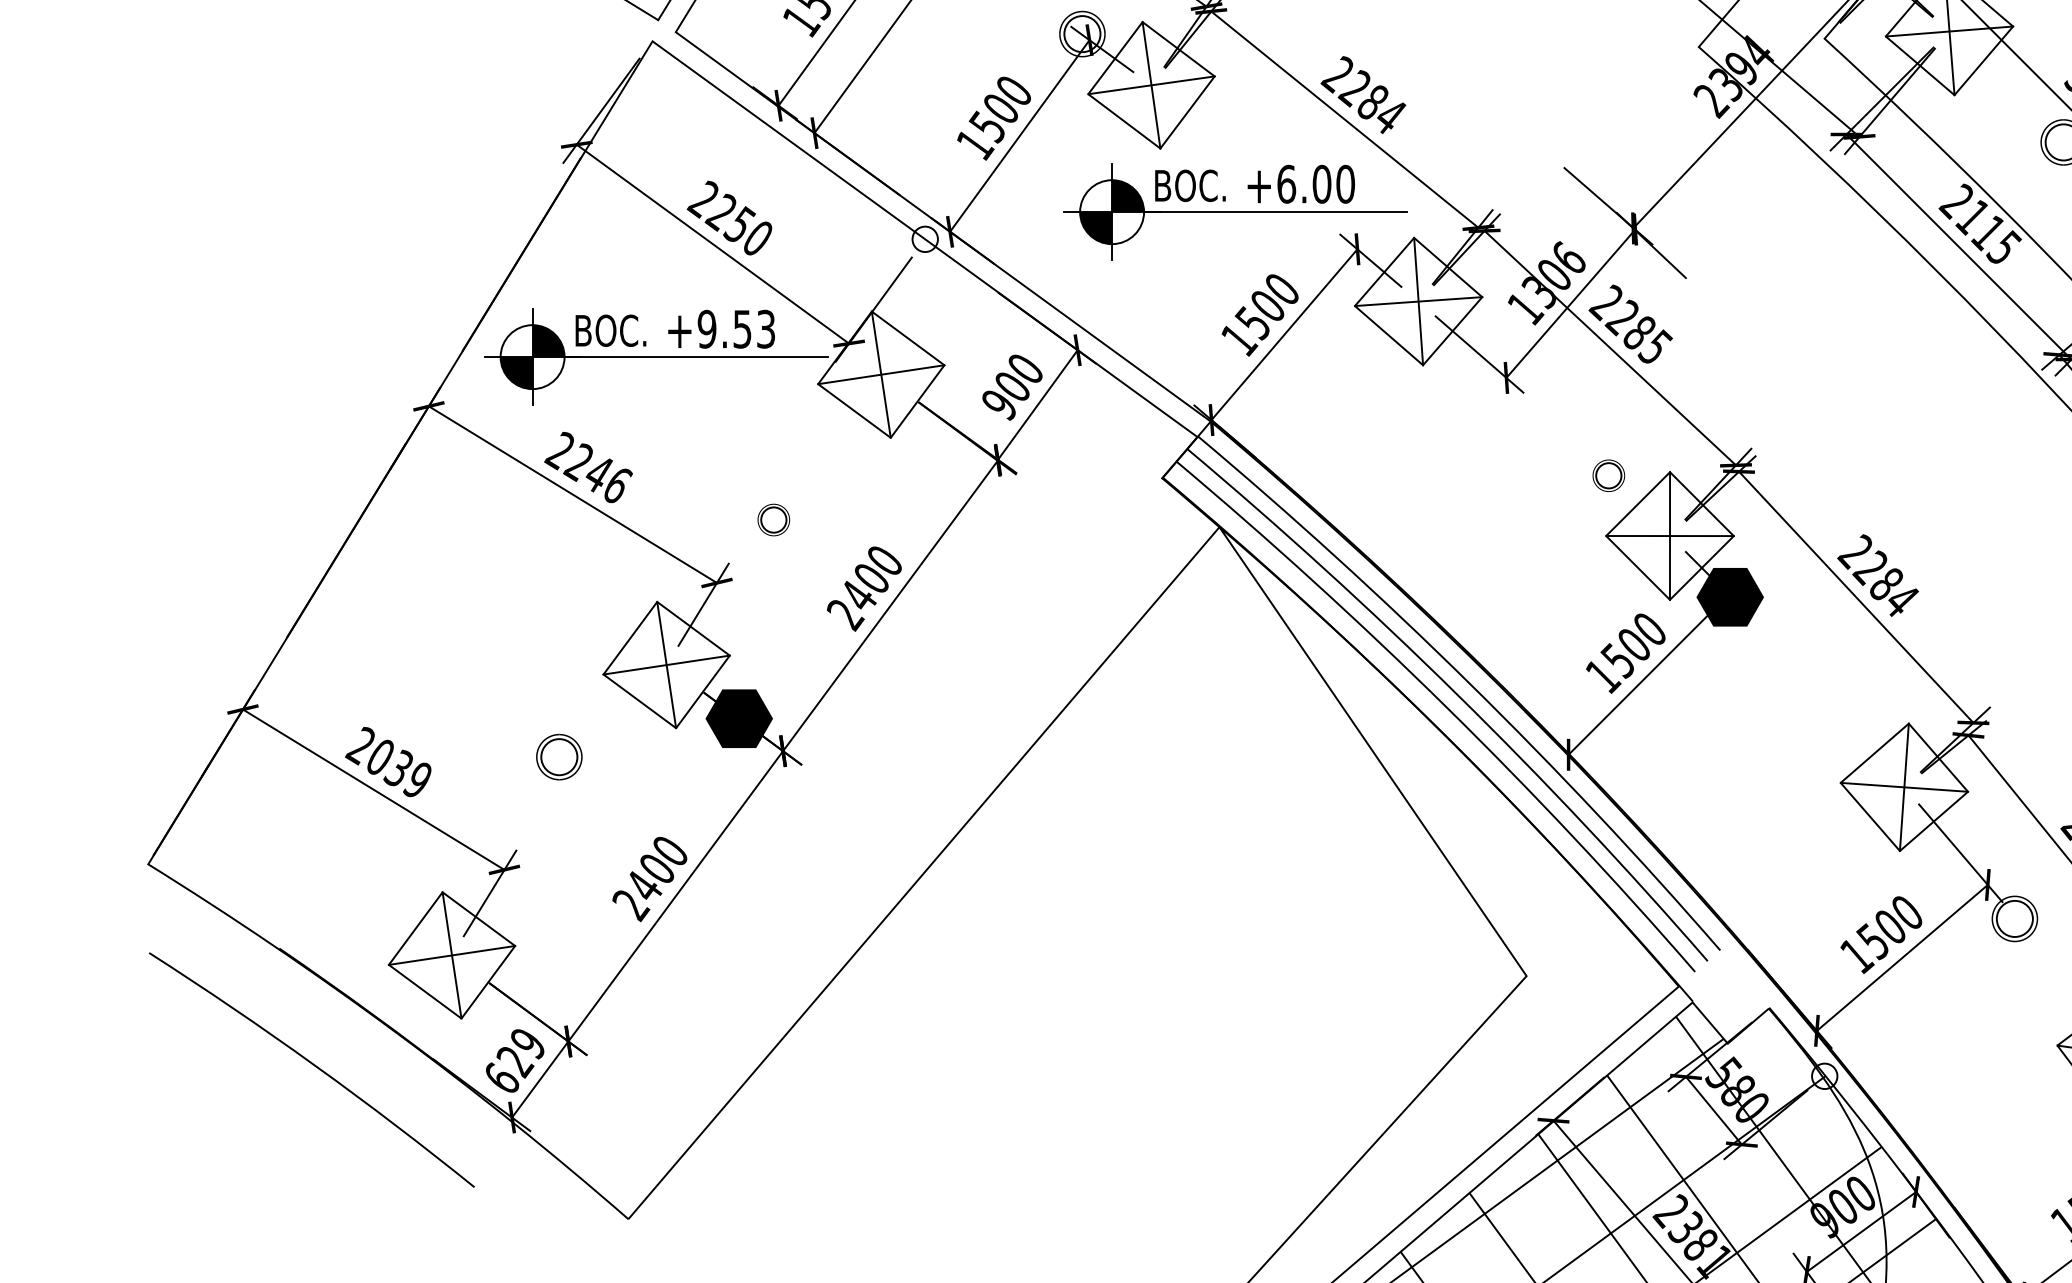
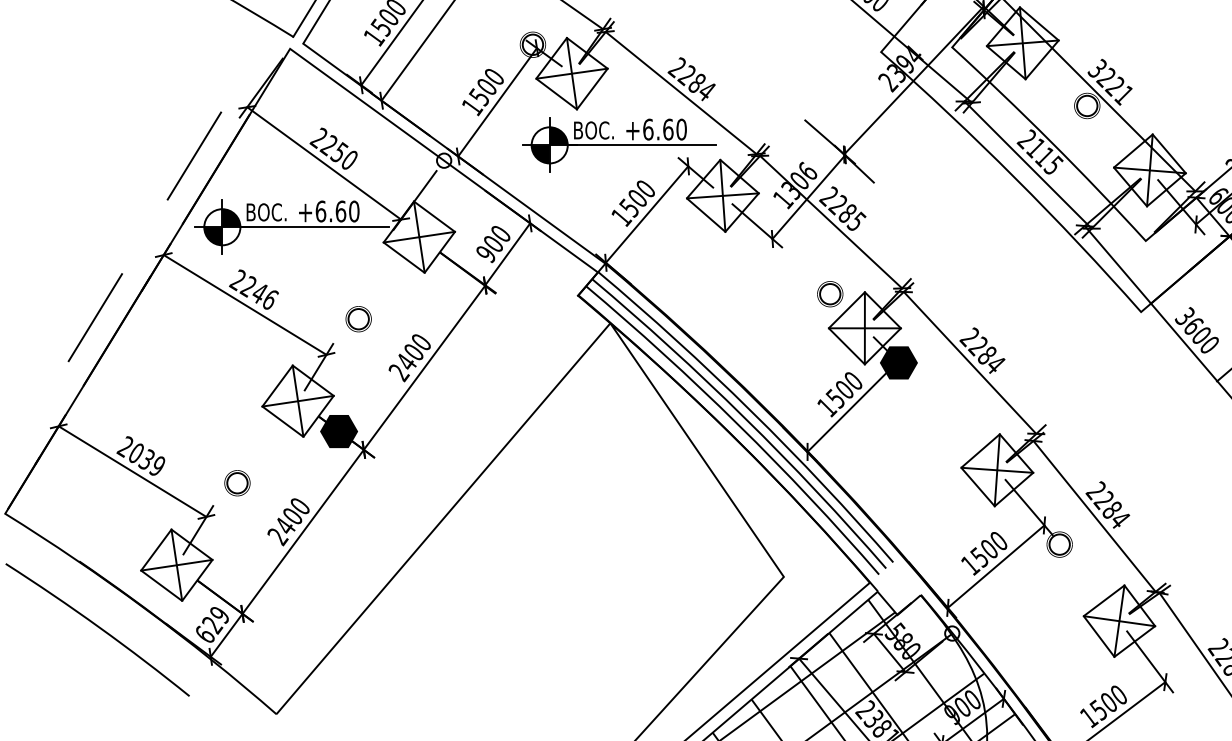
text: (1322, 184) -> (668, 129), +6.00 -> +6.60
line: (483, 230) -> (194, 155), added
text: (736, 329) -> (337, 211), +9.53 -> +6.60
part: (1609, 476) -> (830, 294), size x1.43
line: (306, 516) -> (94, 317), added
part: (773, 520) -> (358, 319), size x1.43
part: (559, 757) -> (237, 483), moved

